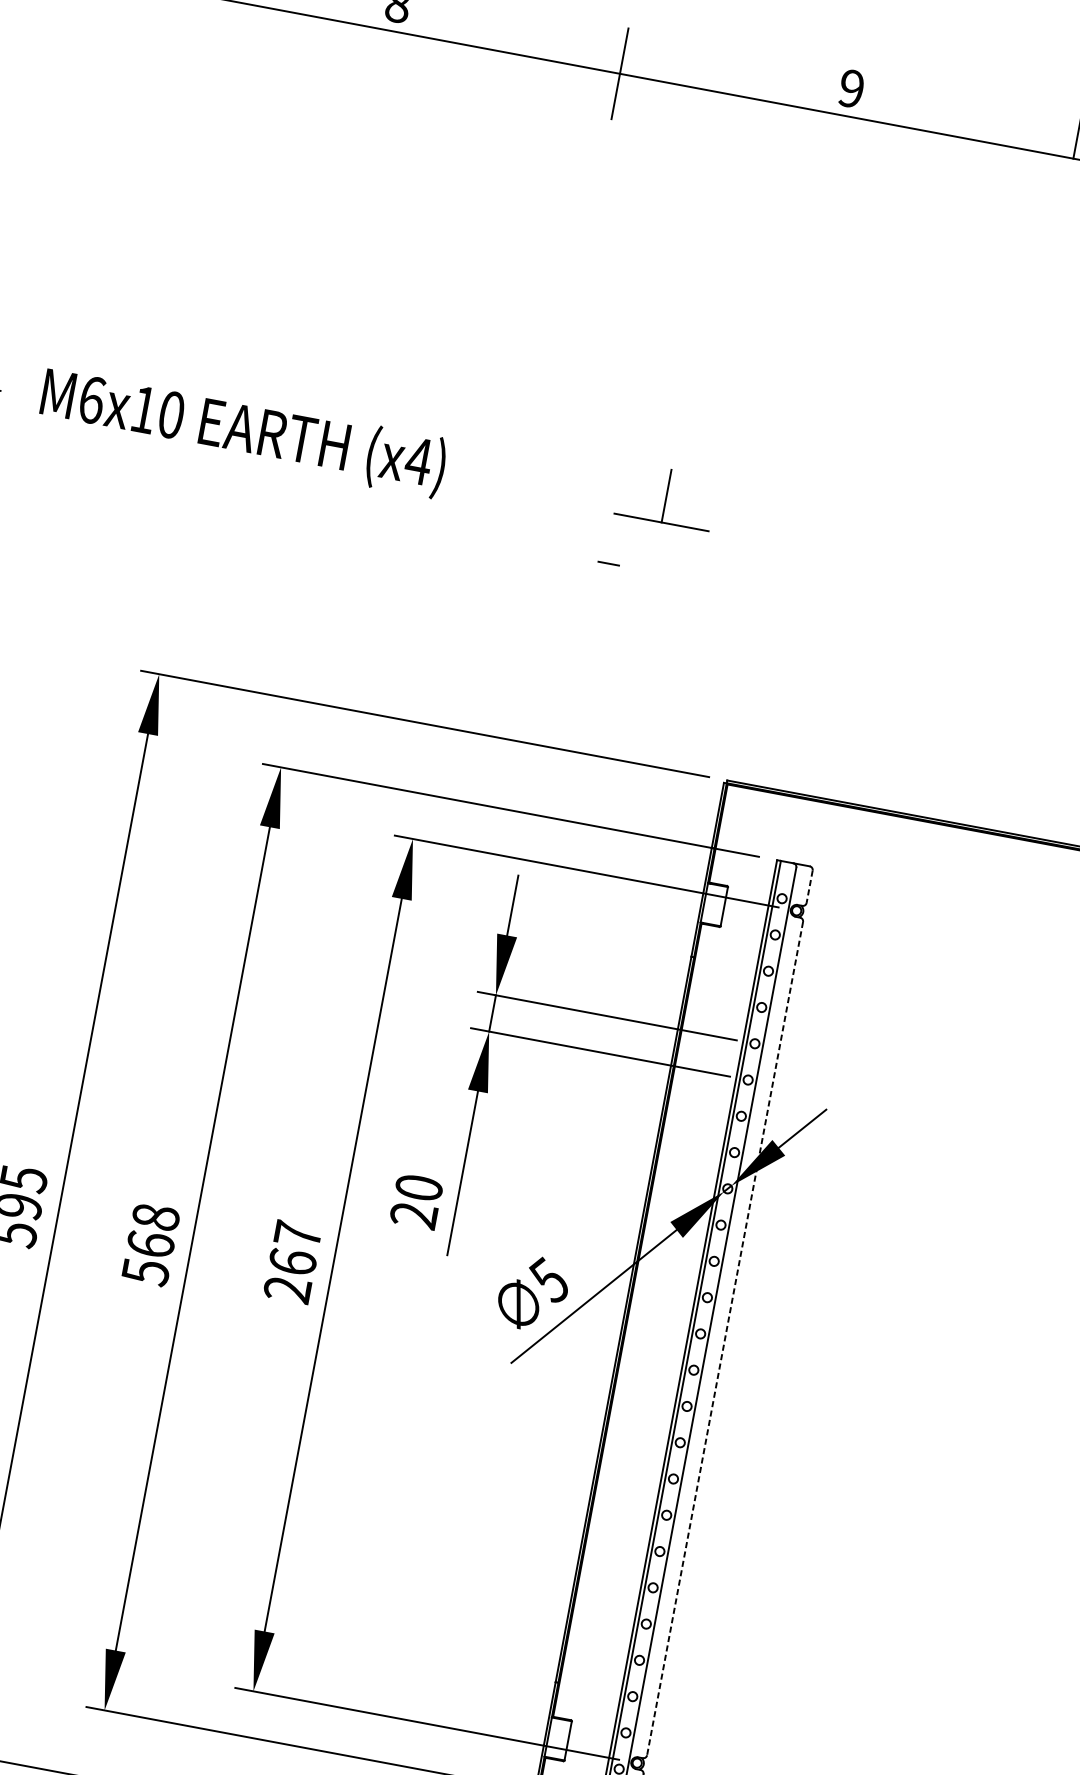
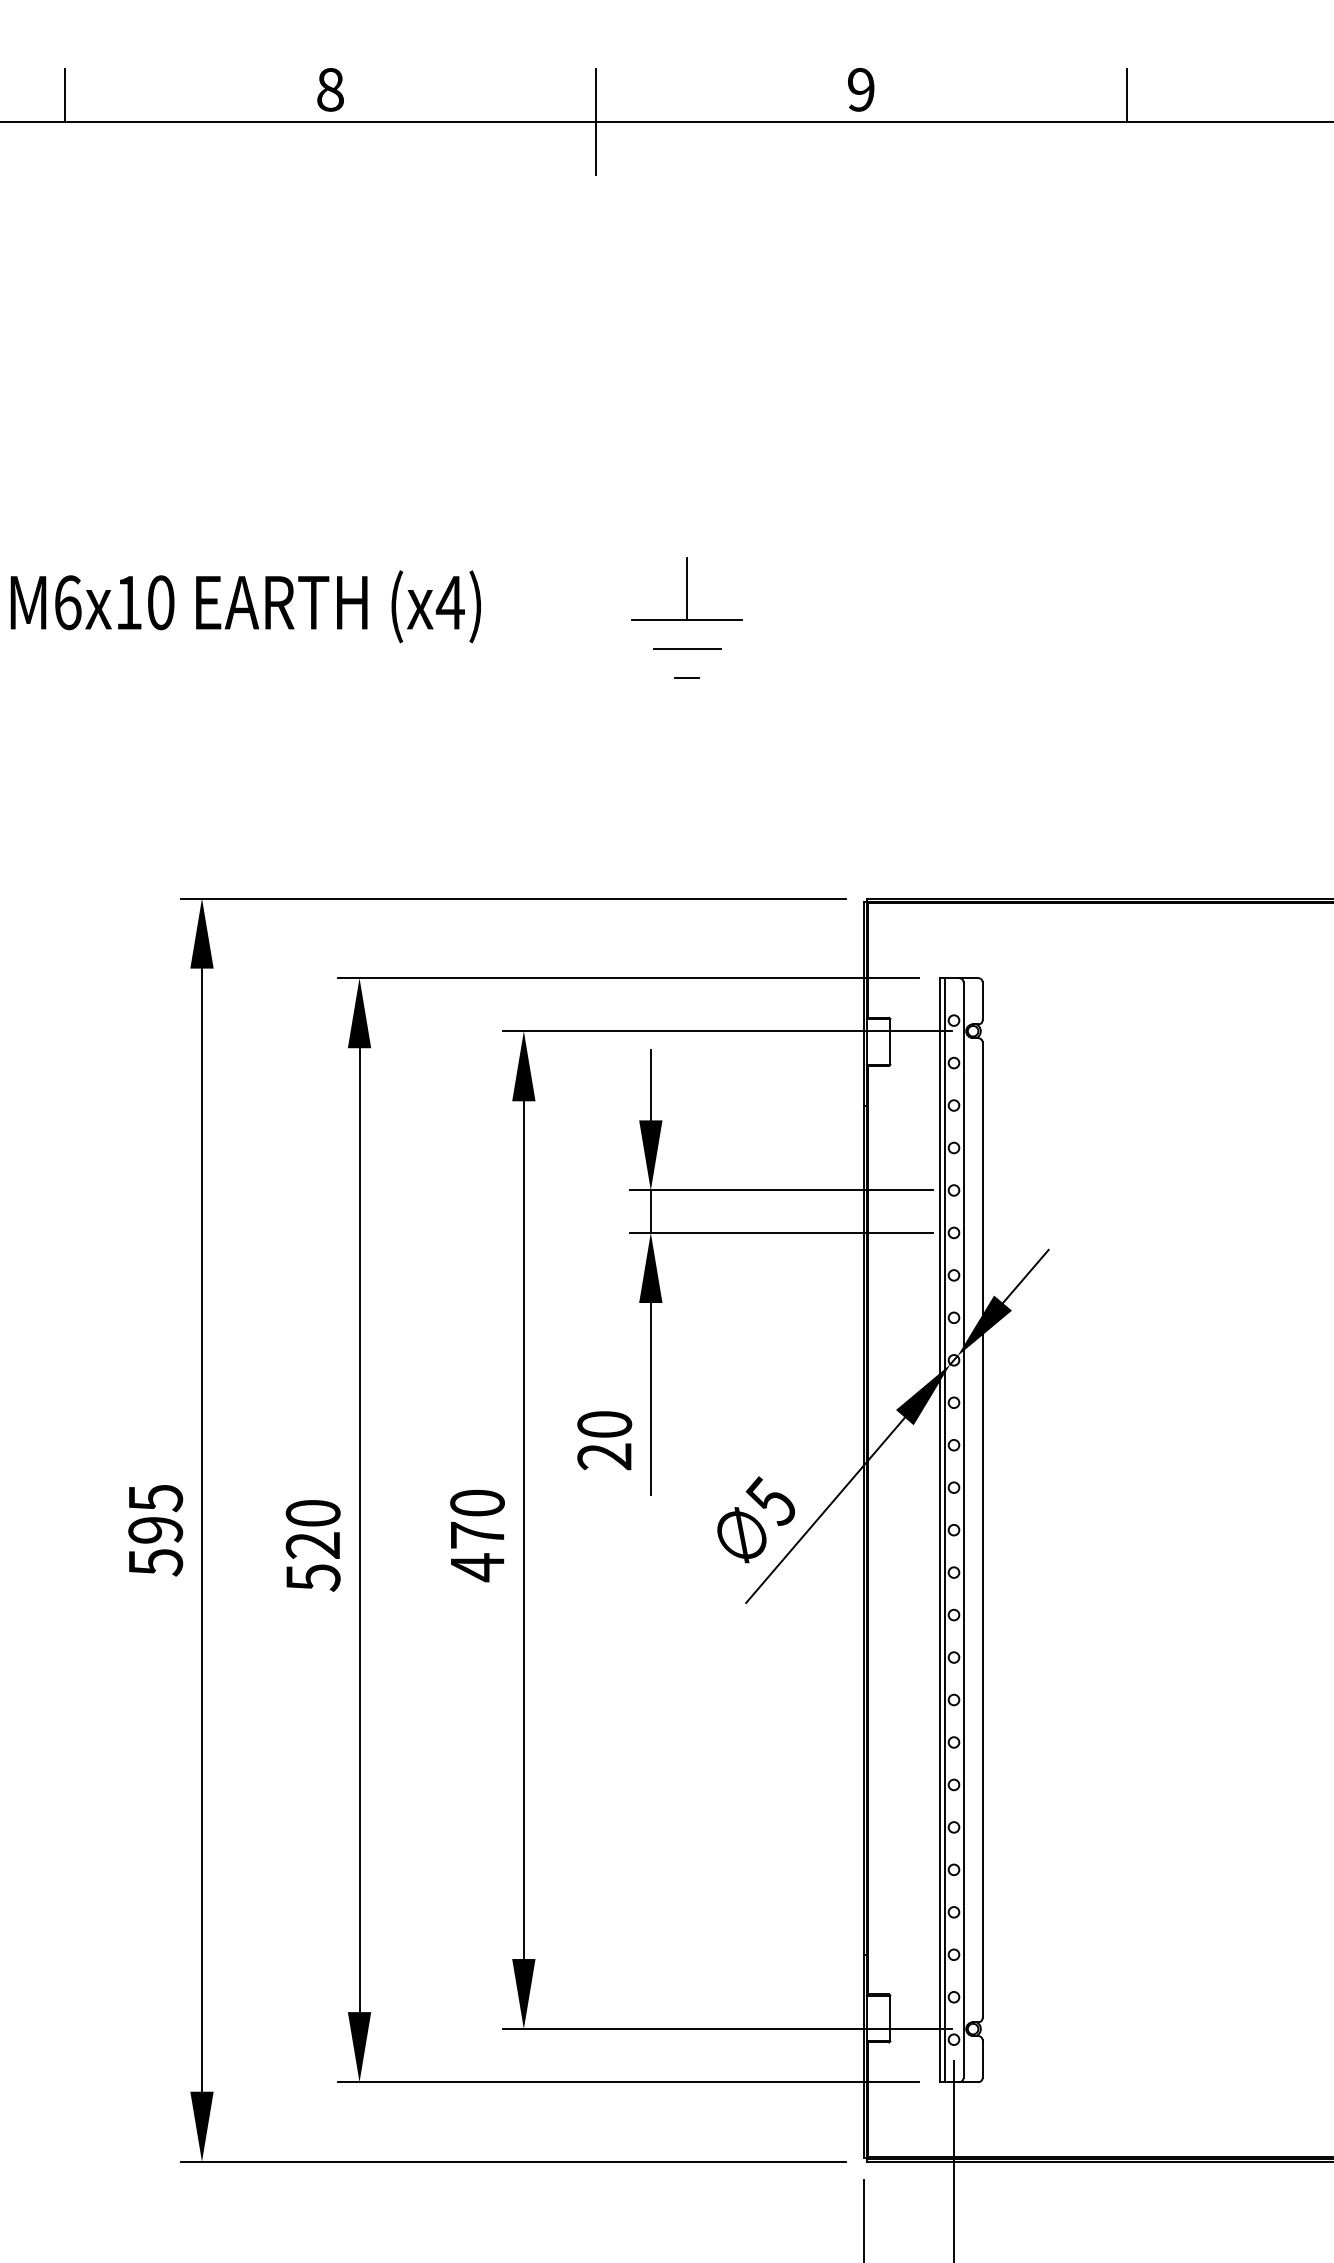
part: (666, 495) -> (686, 588), moved
line: (613, 538) -> (687, 648), added
line: (809, 886) -> (982, 1001), dashed -> solid
text: (152, 1230) -> (312, 1529), 568 -> 520
text: (292, 1262) -> (477, 1535), 267 -> 470
line: (724, 1338) -> (982, 1530), dashed -> solid

